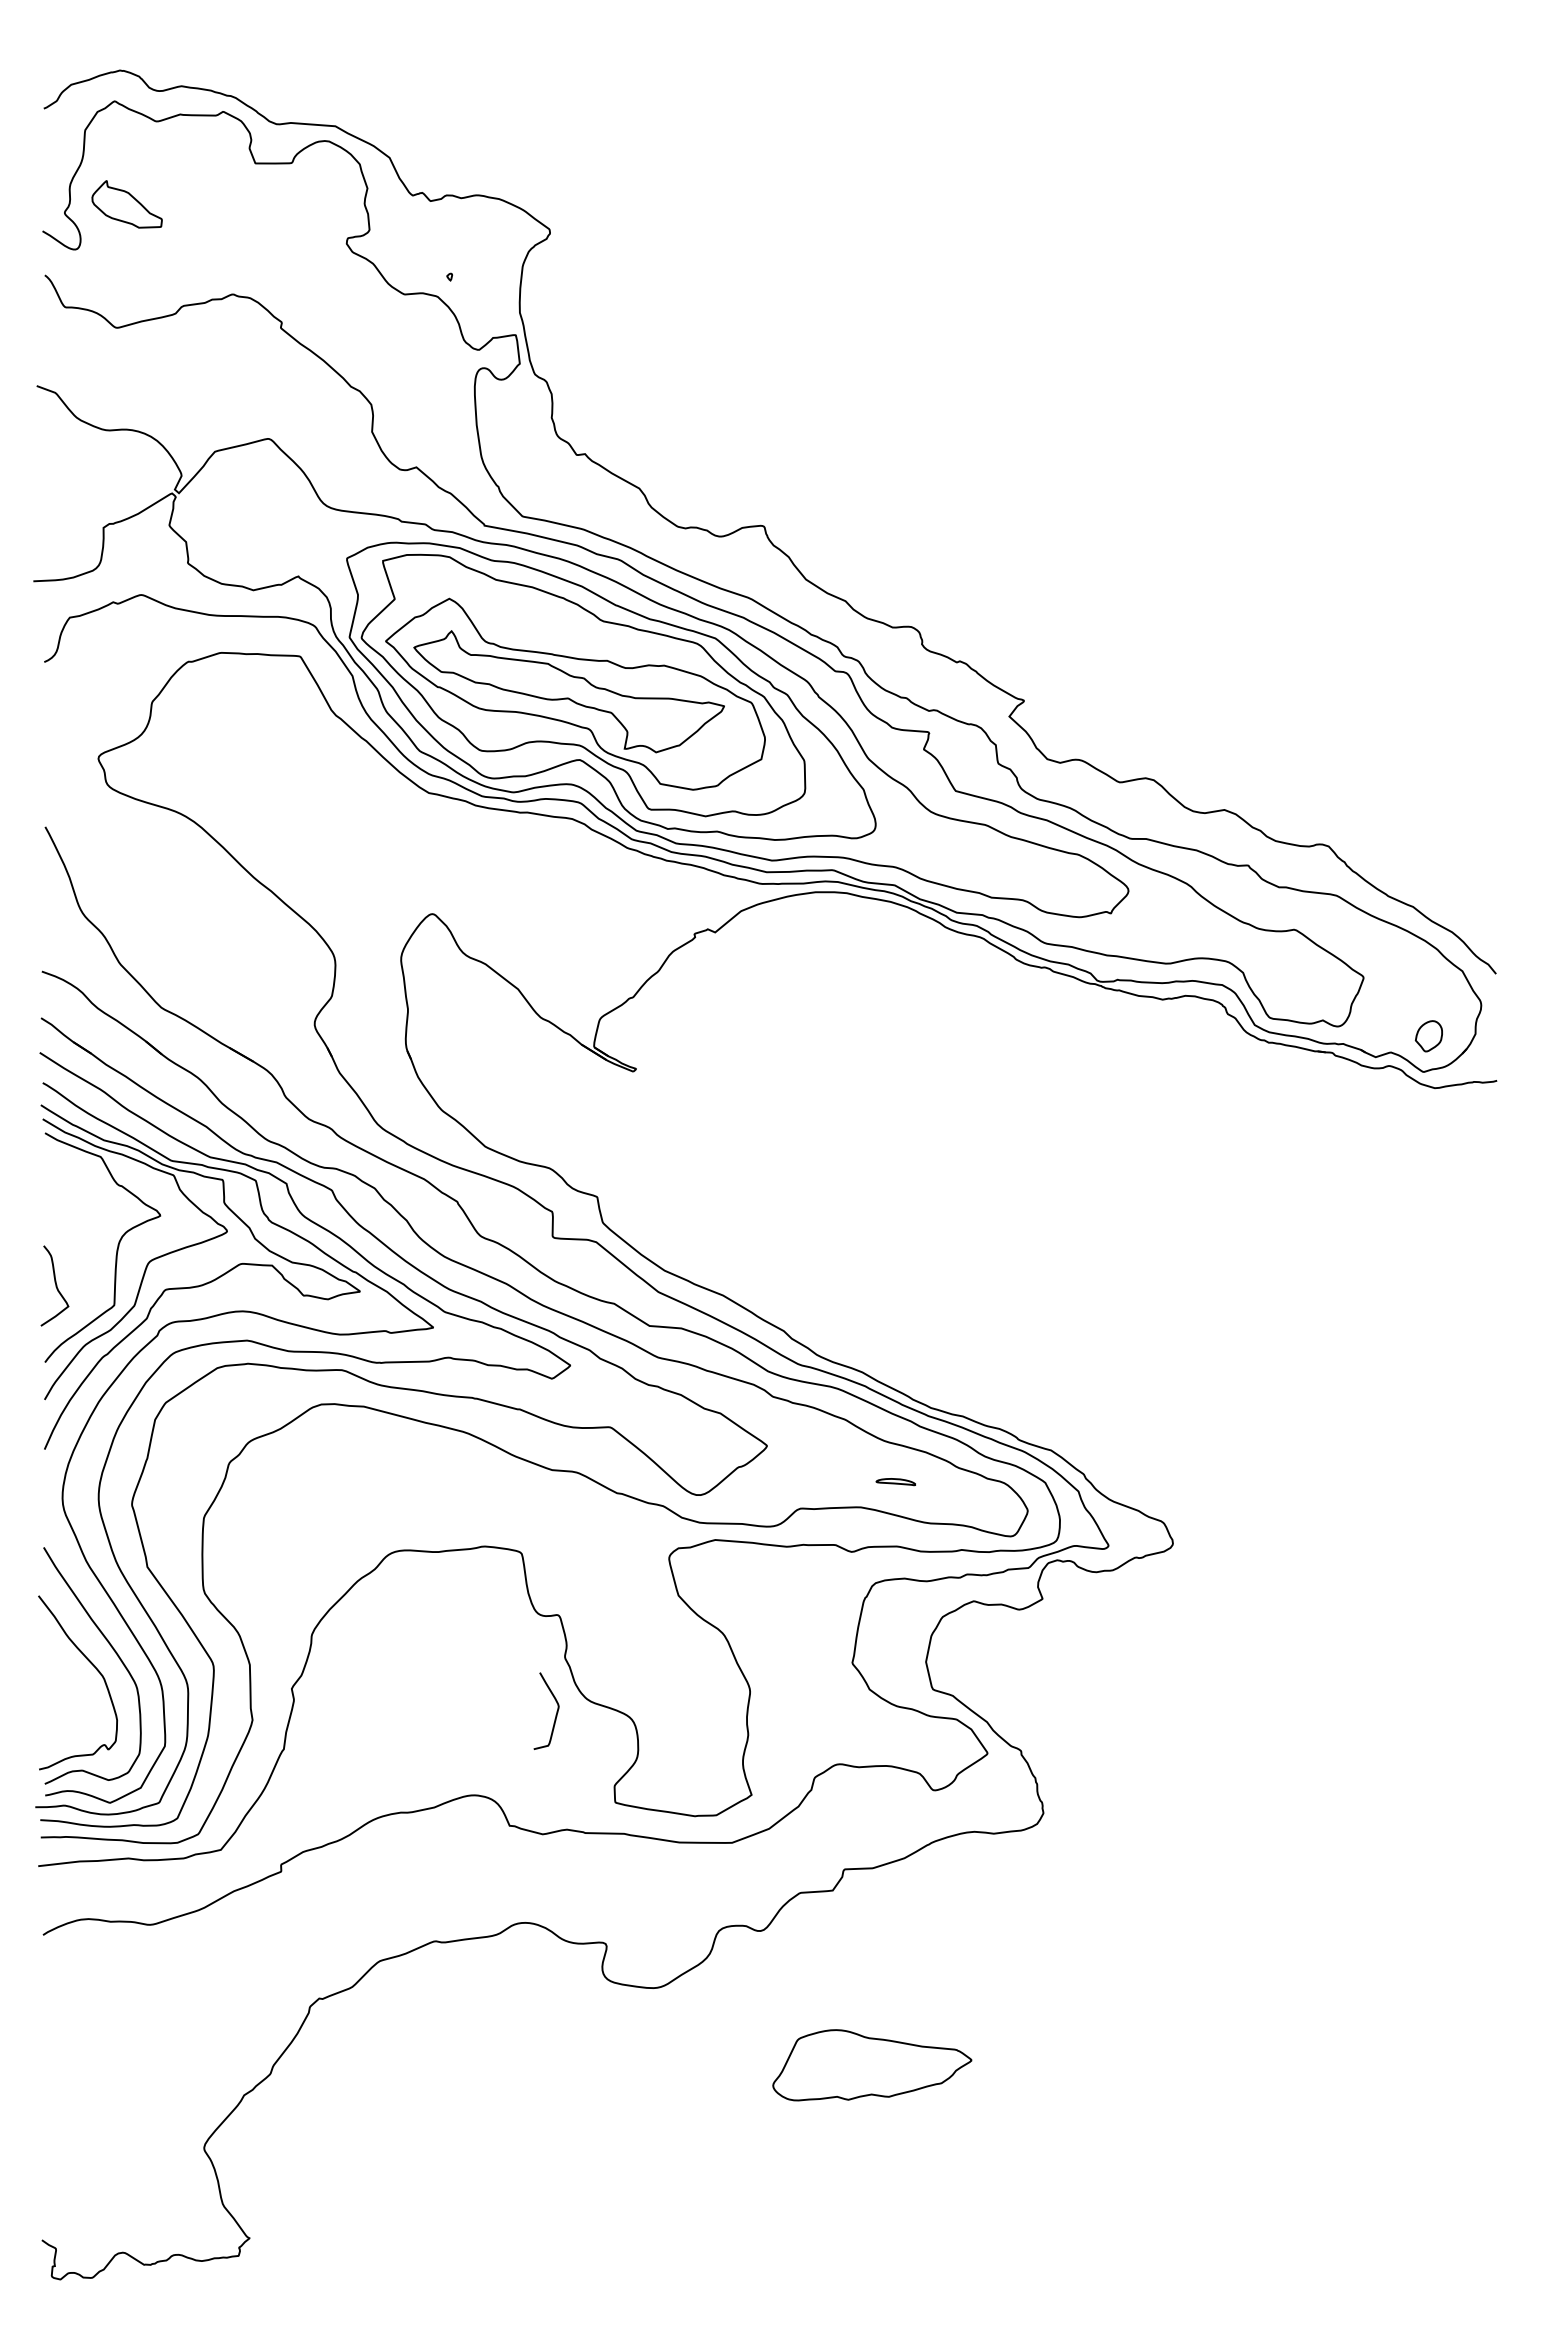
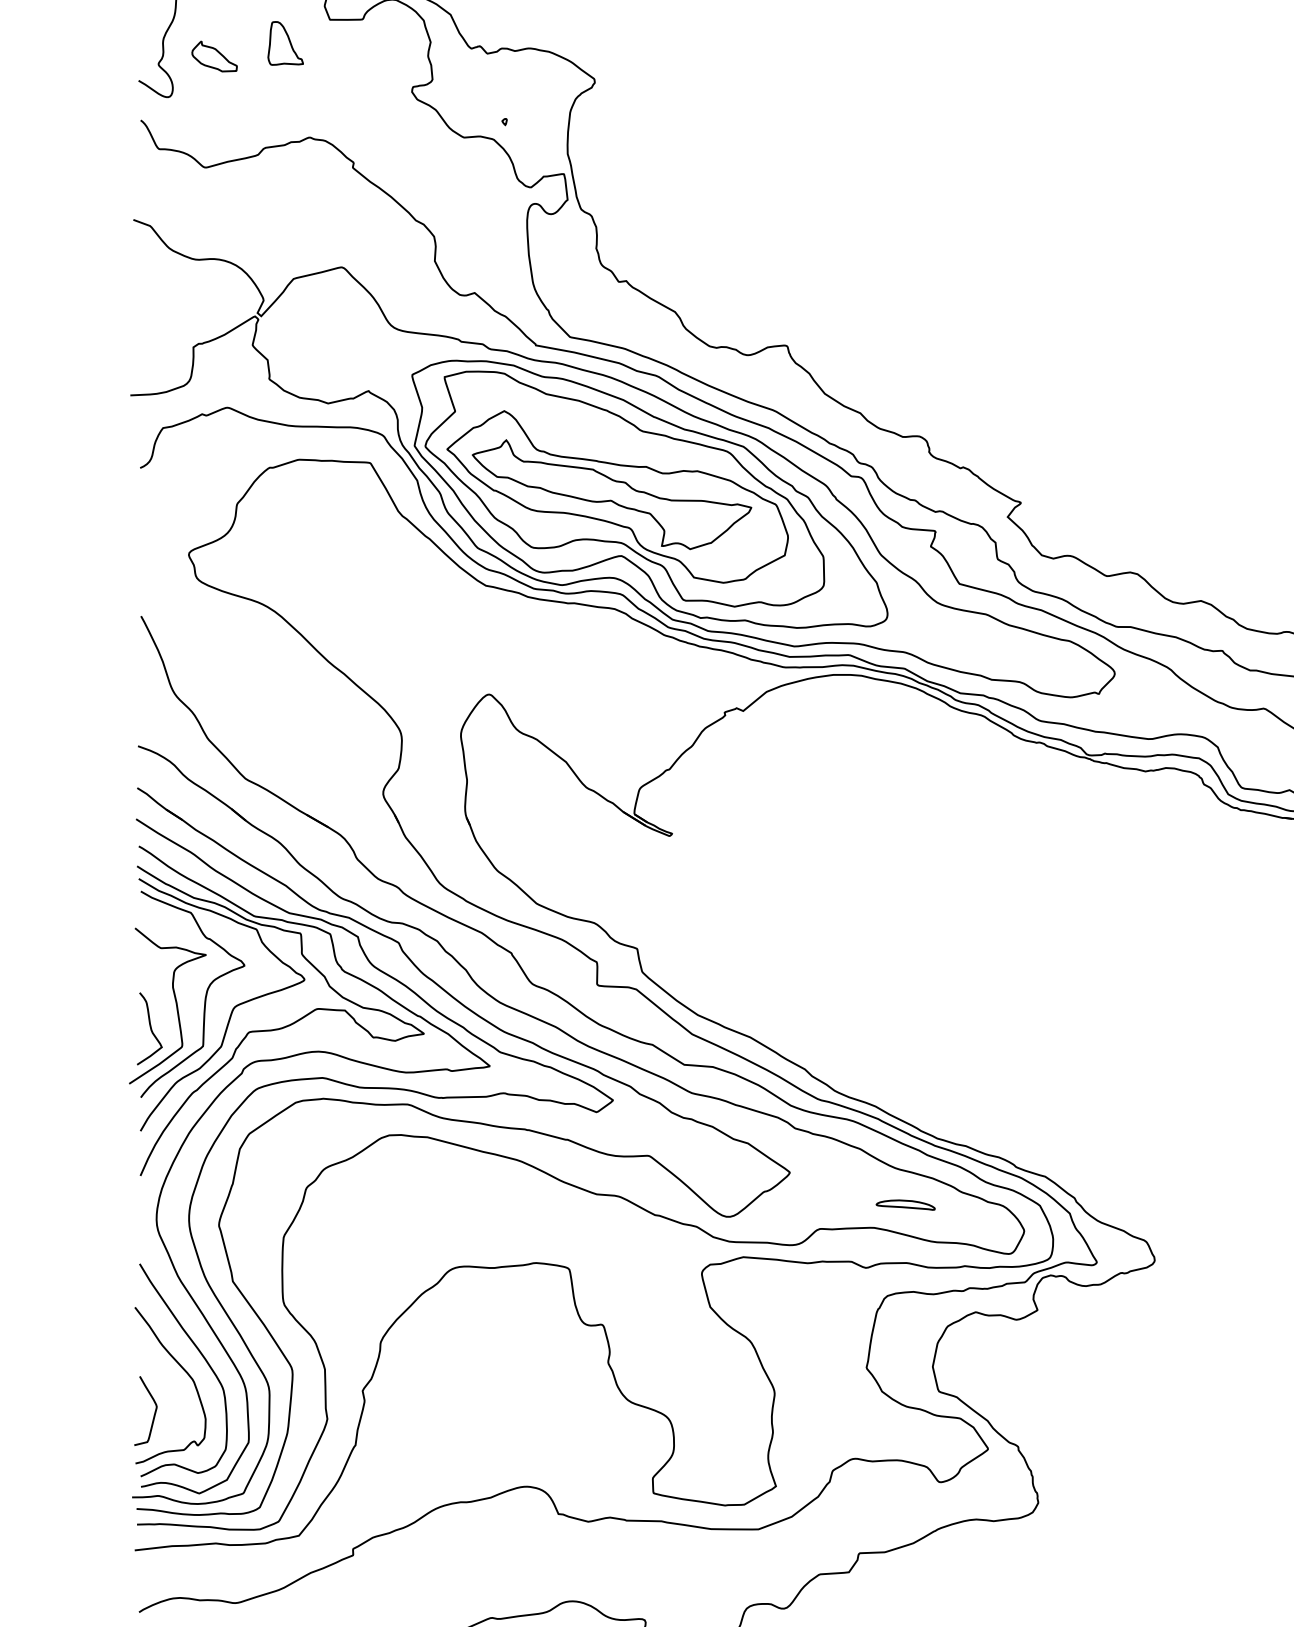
part: (206, 189) -> (285, 43), added
part: (126, 203) -> (214, 55), size x0.71
curve: (83, 1257) -> (175, 1003), added
part: (895, 1481) -> (905, 1204), size x1.67
curve: (555, 1714) -> (153, 1414), moved

